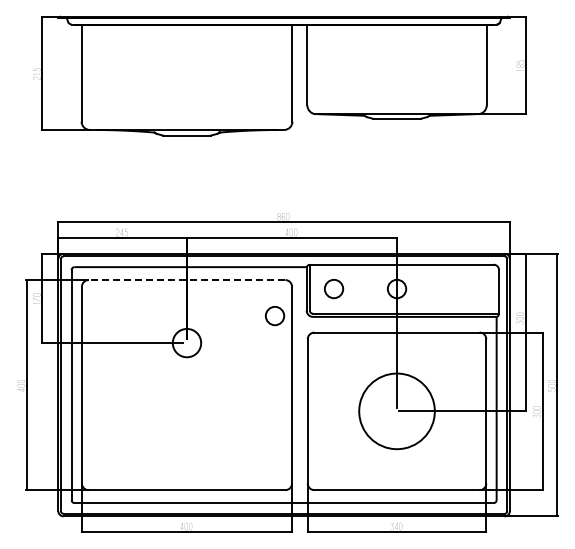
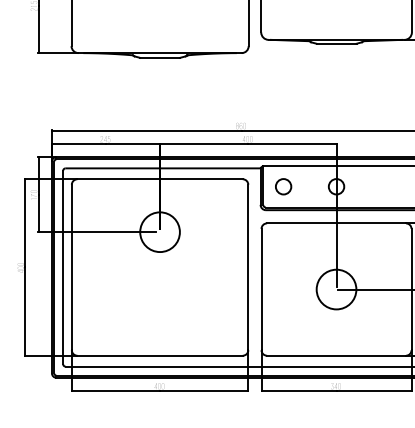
line: (186, 280) -> (159, 179), dashed -> solid
circle: (275, 316) -> (234, 209), removed
circle: (186, 342) -> (159, 231), size x1.67
circle: (396, 411) -> (336, 289), size x0.62

